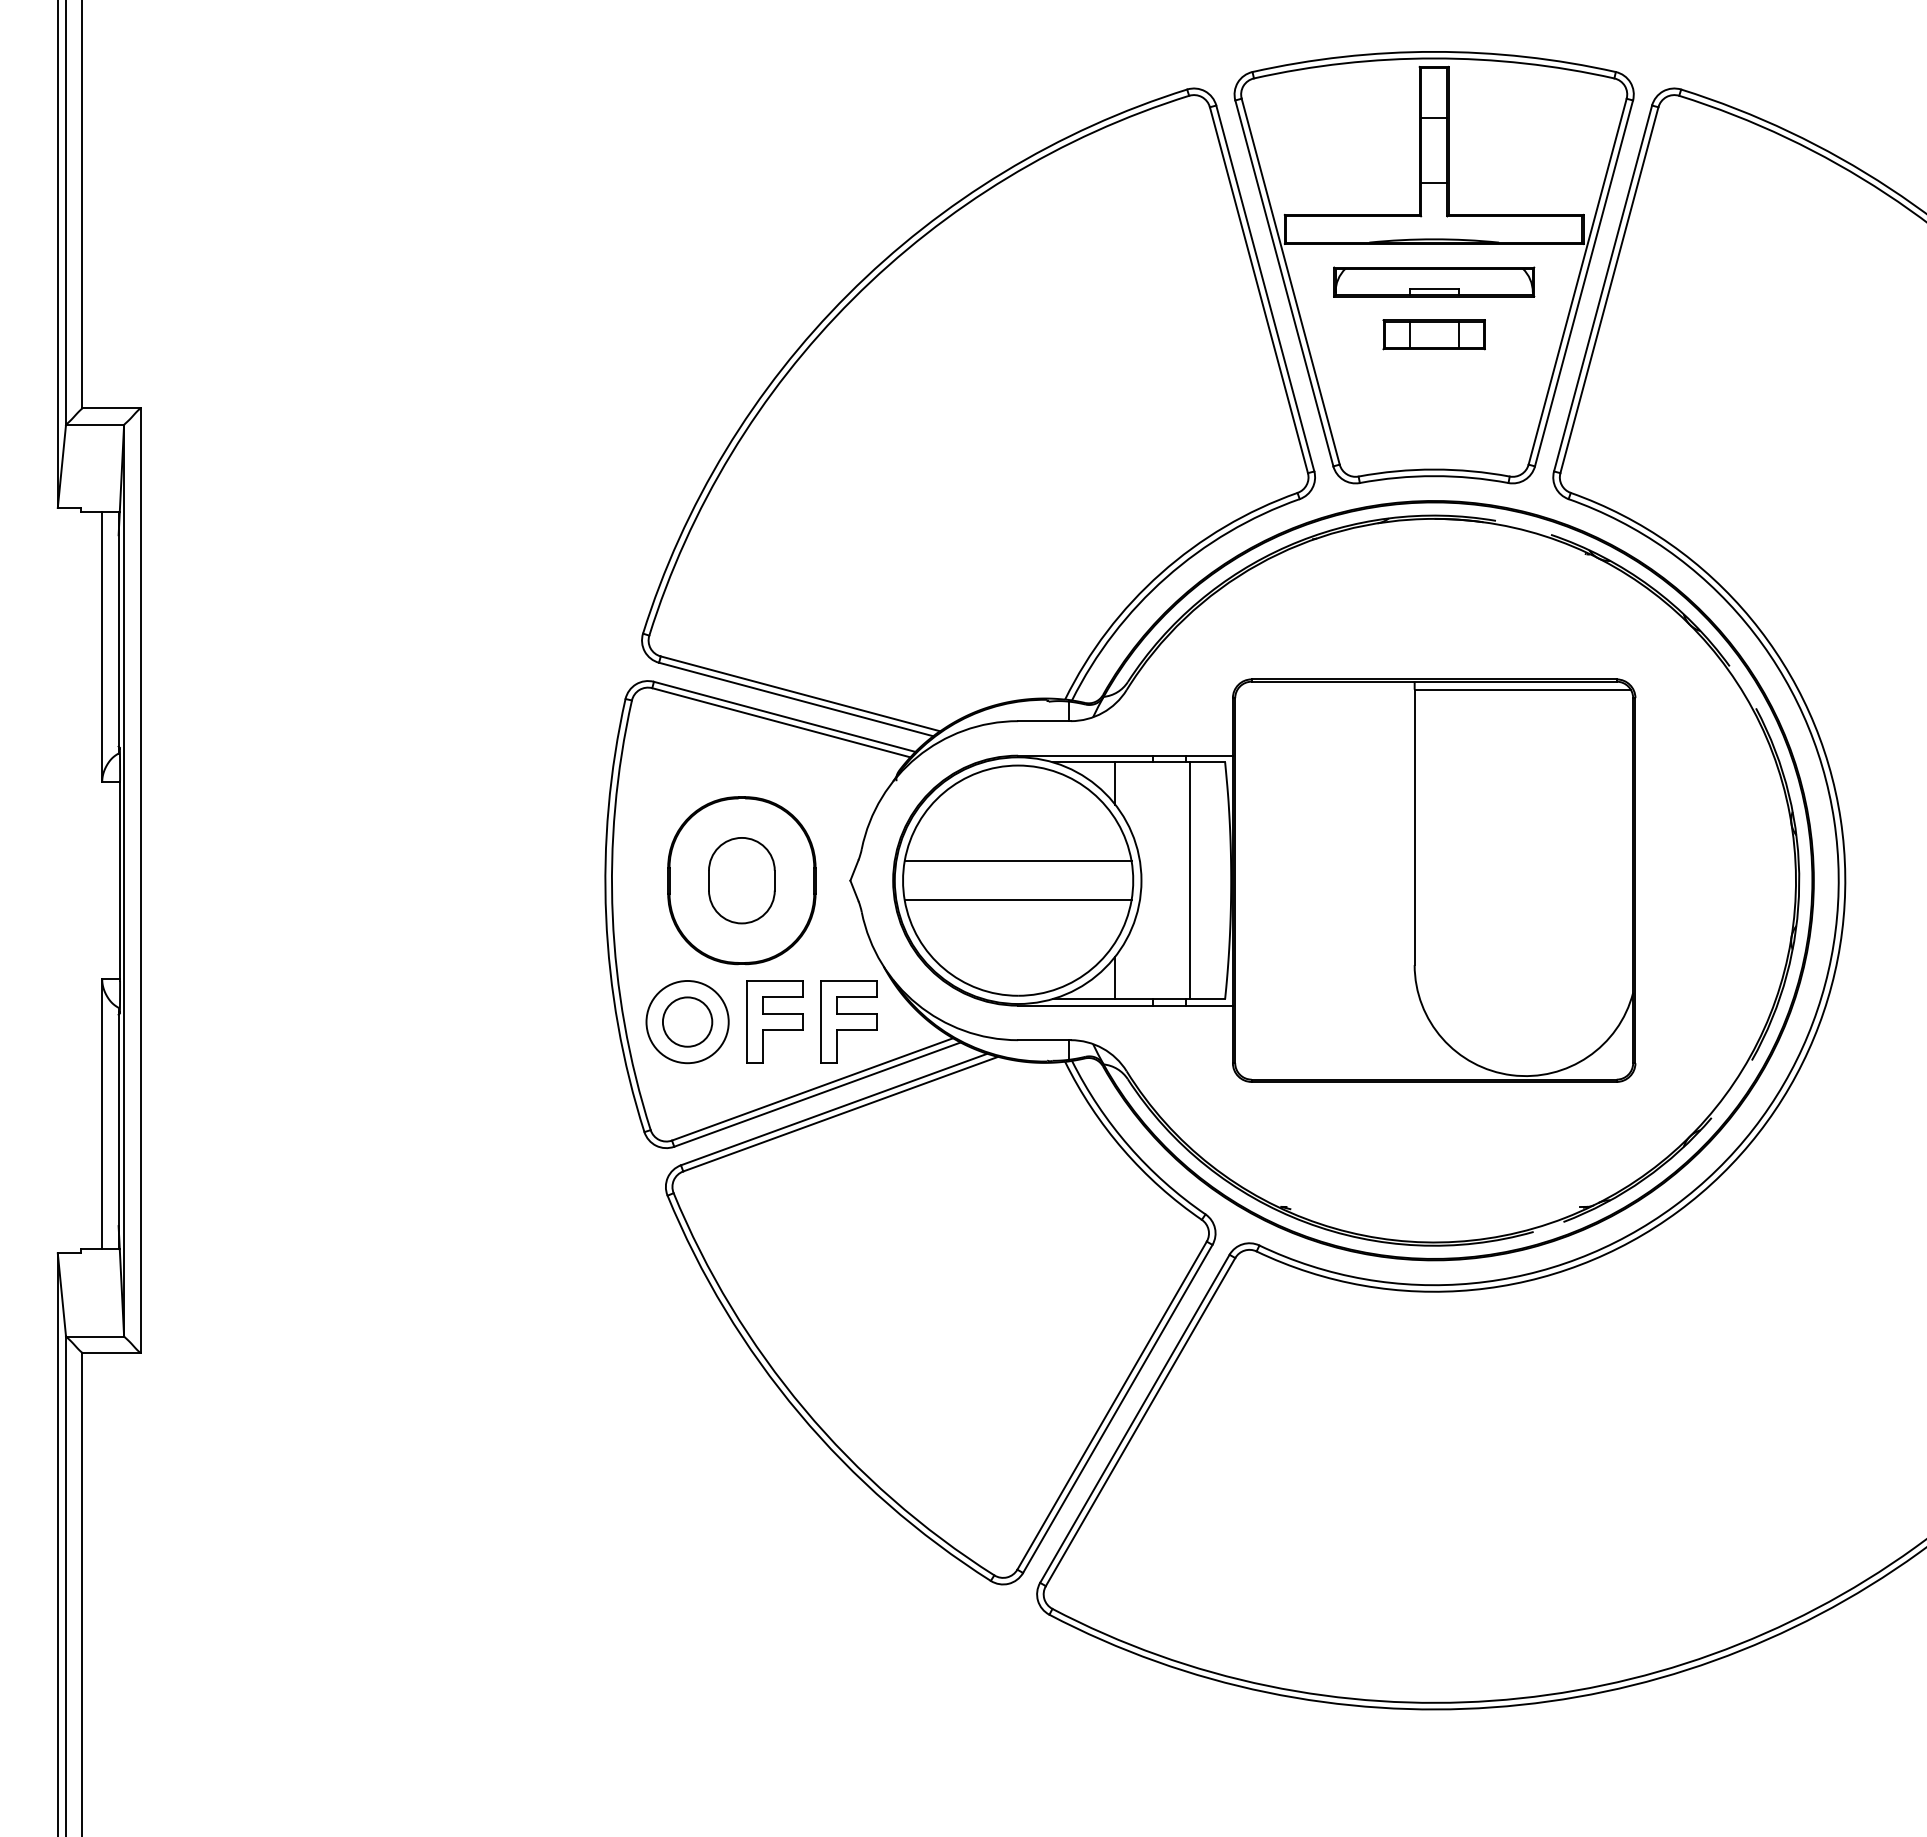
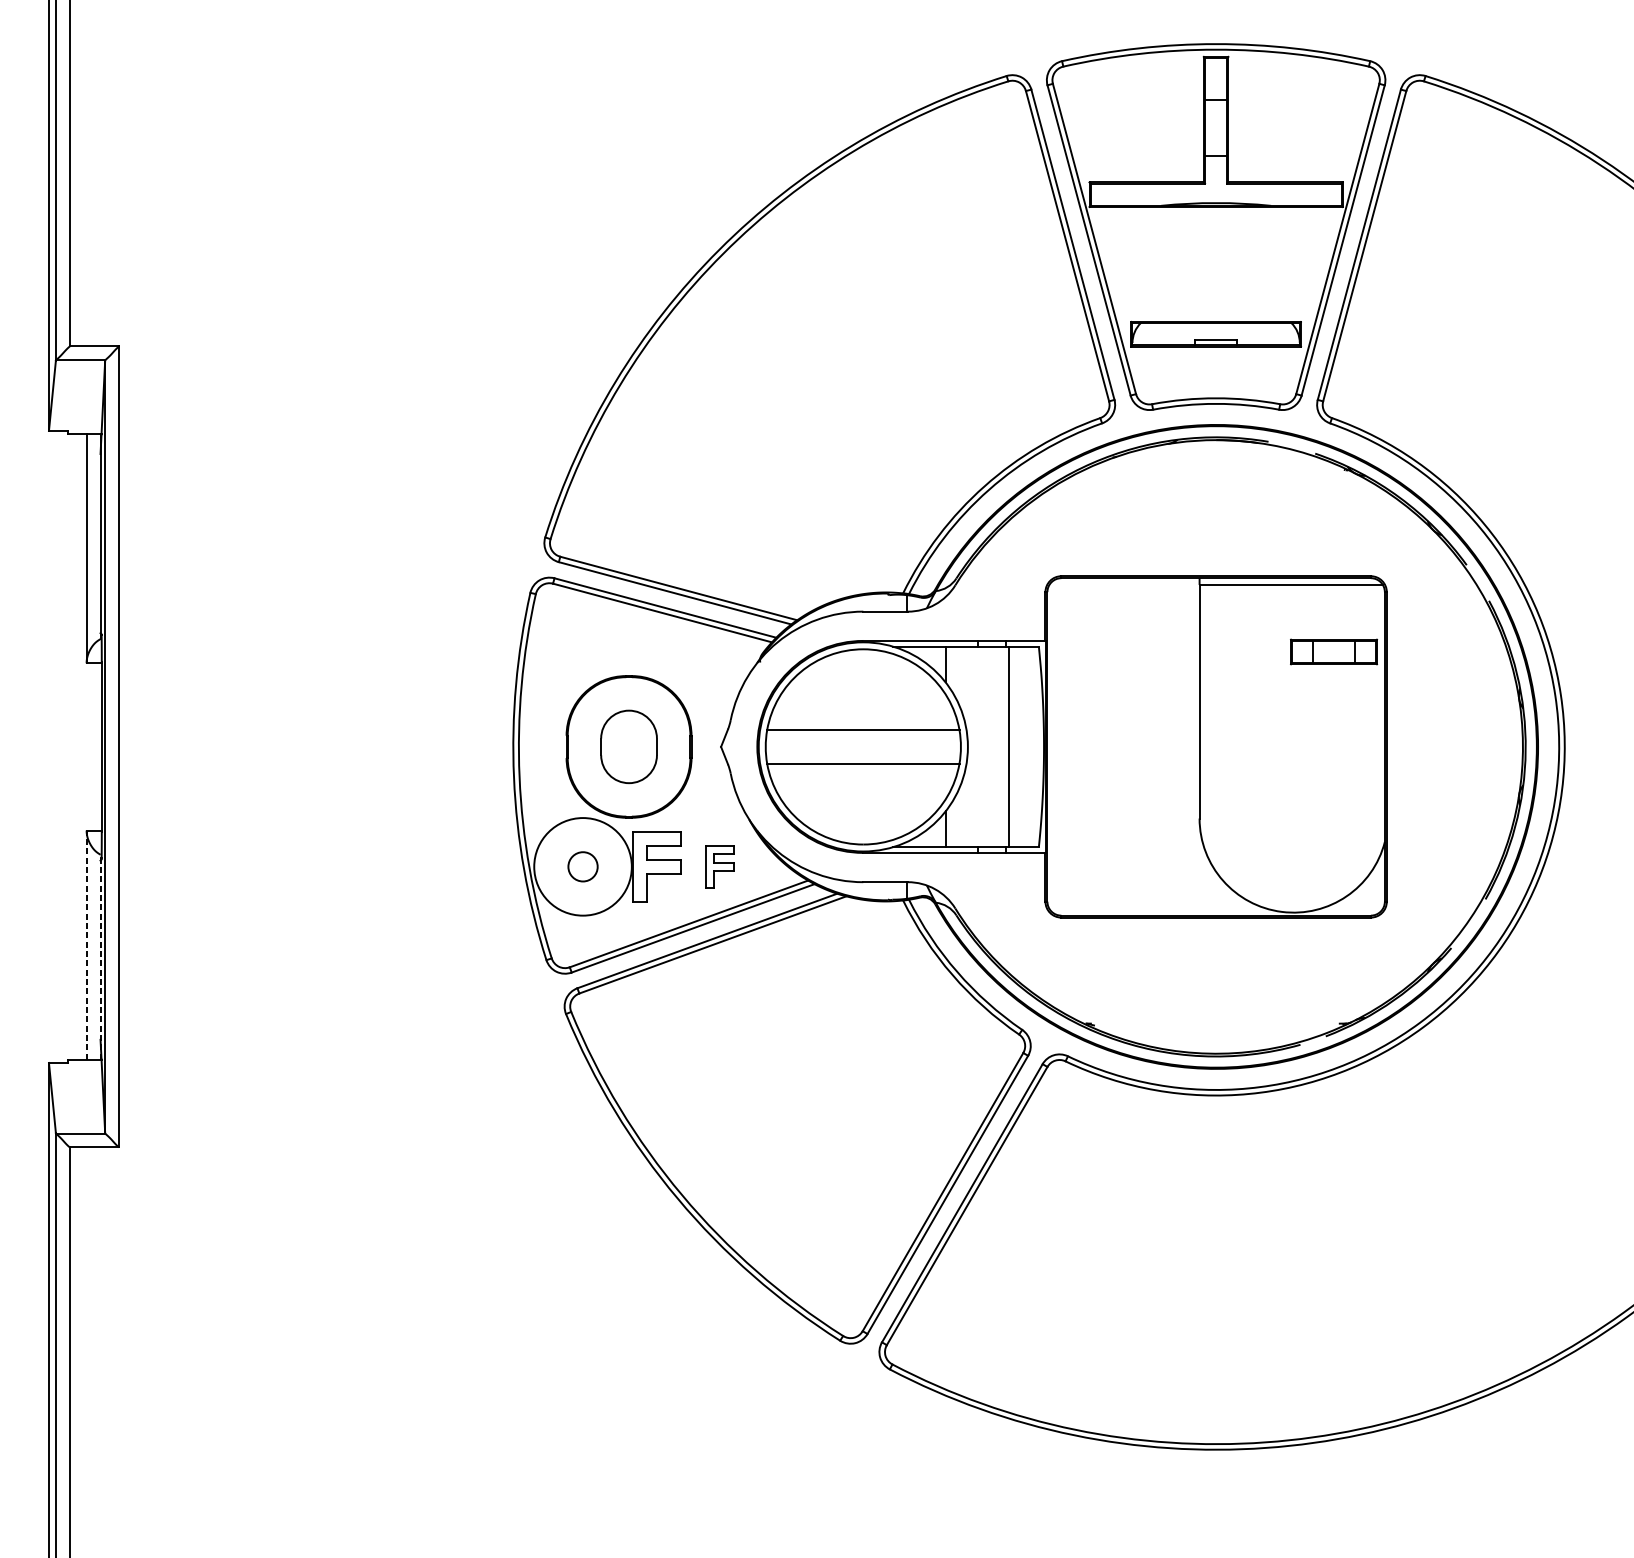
part: (1434, 281) -> (1216, 333), moved
part: (1433, 334) -> (1333, 651), moved
circle: (687, 1021) -> (582, 866), size x0.7
circle: (687, 1021) -> (582, 866), size x1.4
part: (848, 1021) -> (719, 866), size x0.6
line: (102, 1114) -> (86, 945), solid -> dashed
line: (118, 1128) -> (100, 957), solid -> dashed

